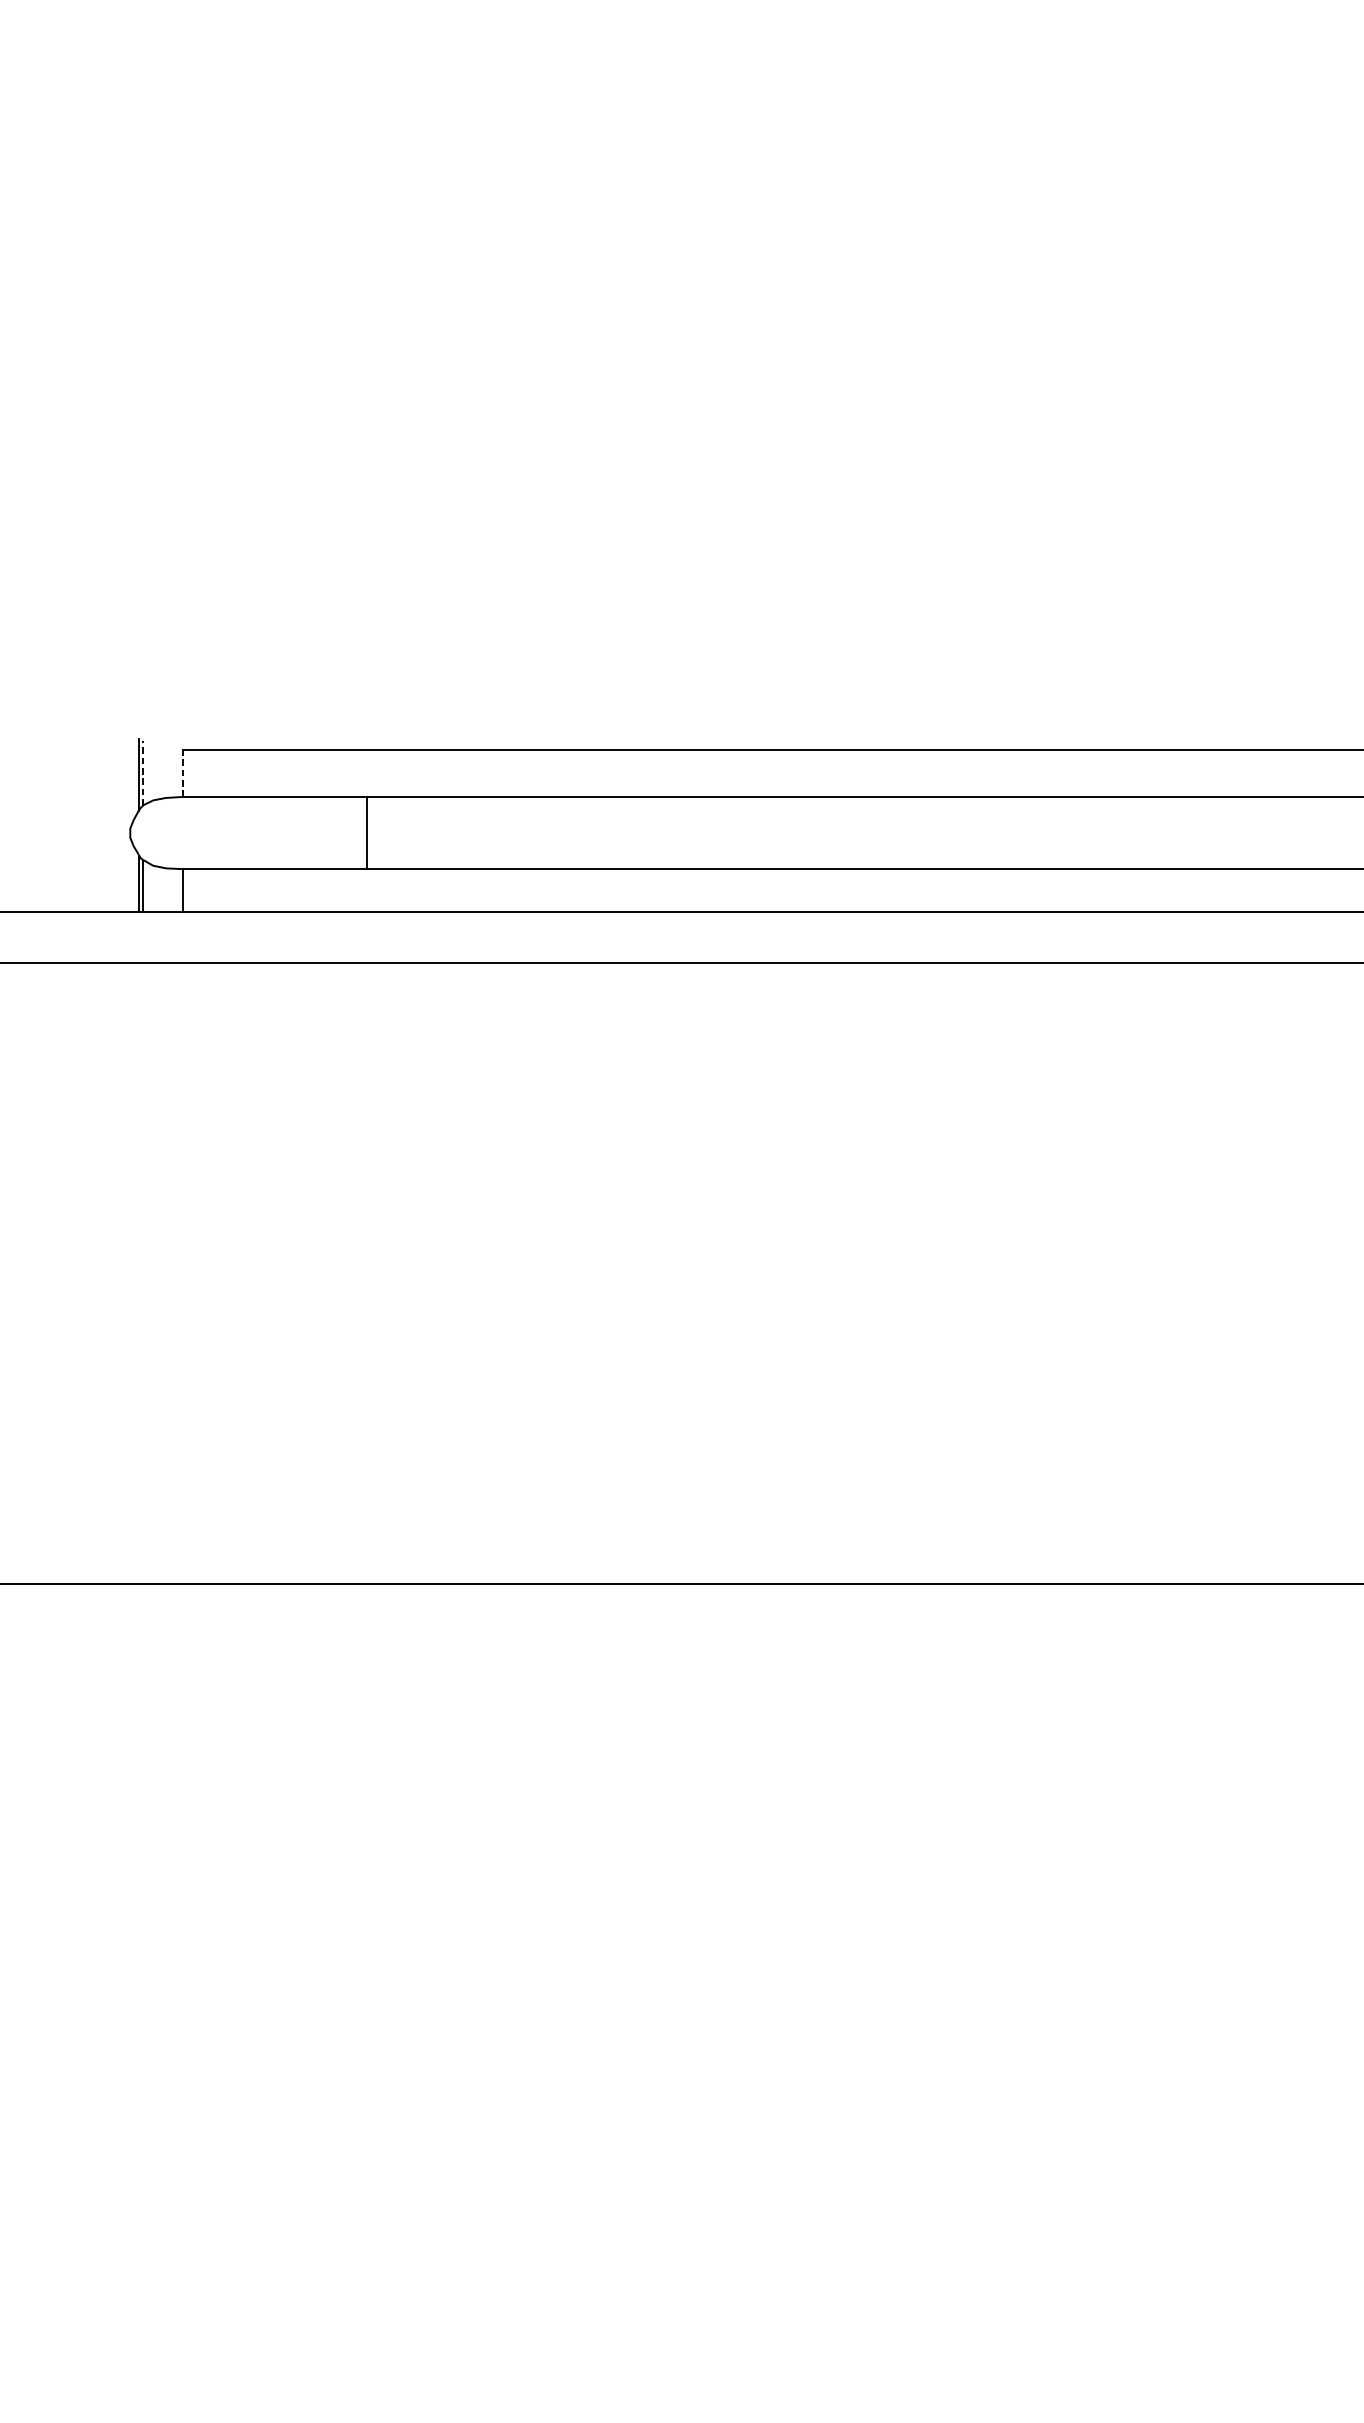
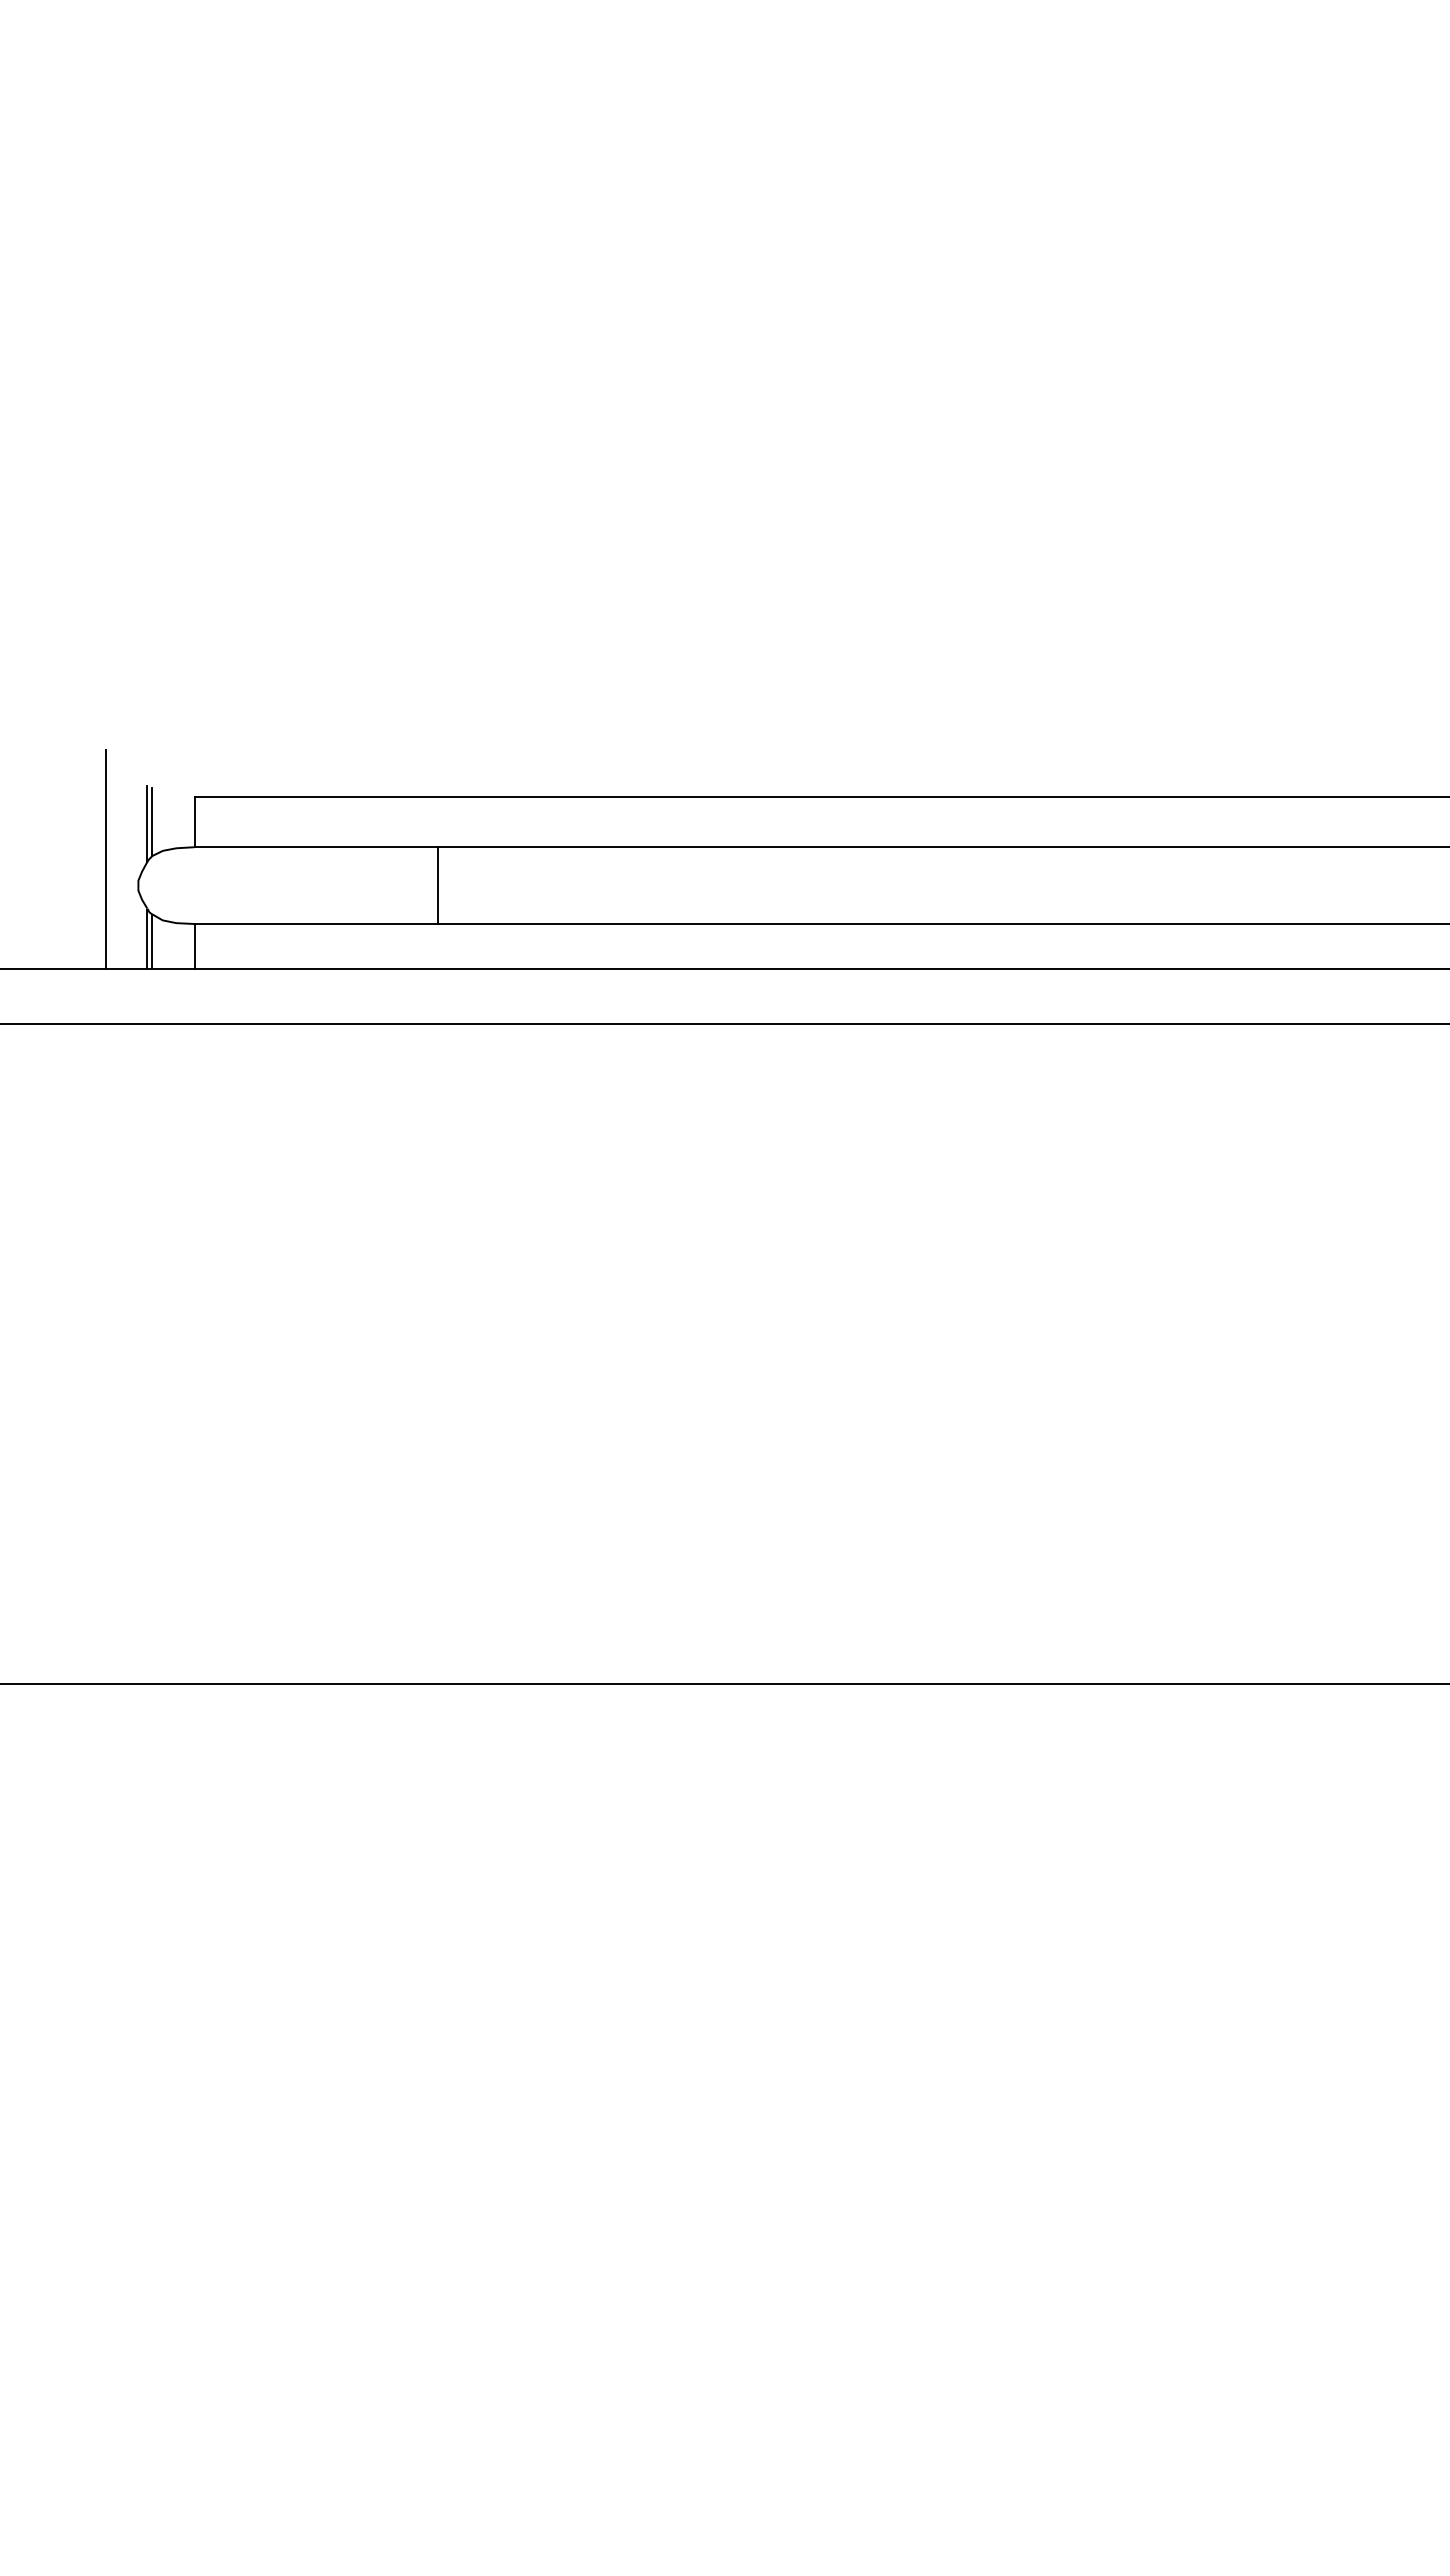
line: (143, 772) -> (152, 821), dashed -> solid
line: (183, 772) -> (194, 821), dashed -> solid
line: (99, 808) -> (105, 859), added
line: (367, 832) -> (438, 885), moved

